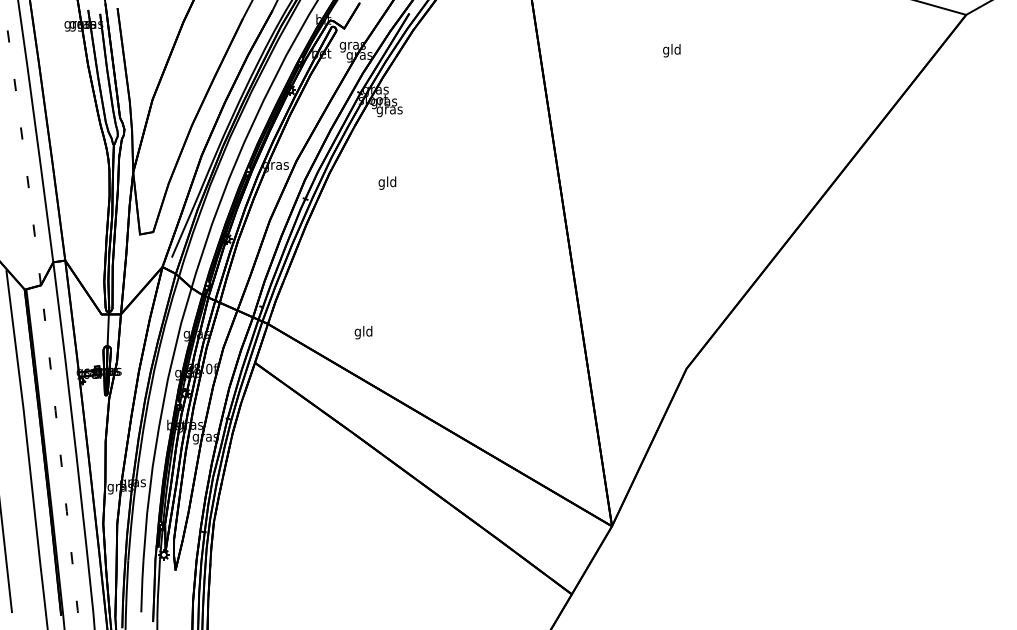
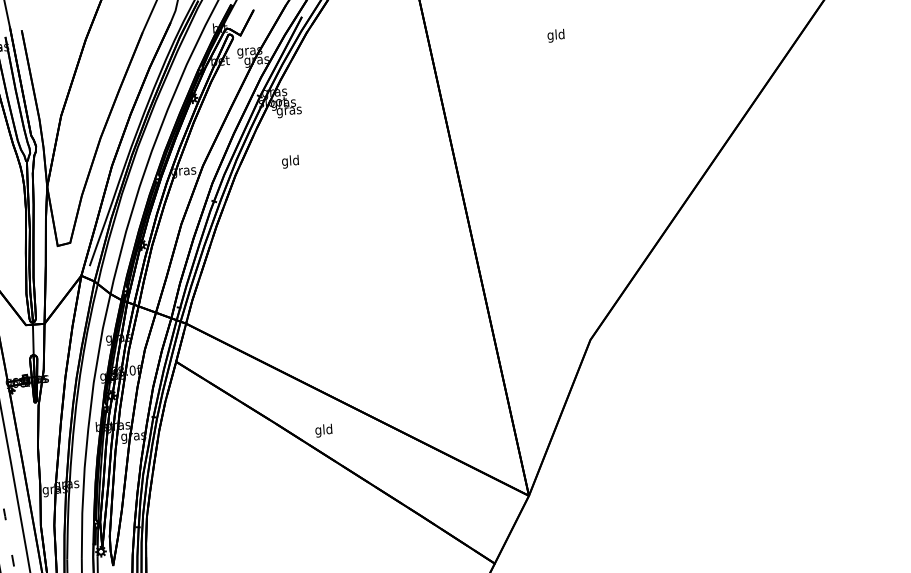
text: (387, 182) -> (290, 161), moved
text: (363, 332) -> (323, 430), moved

